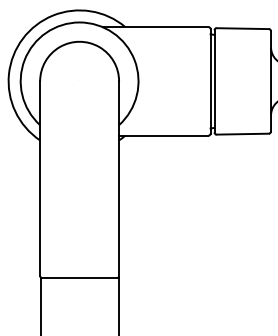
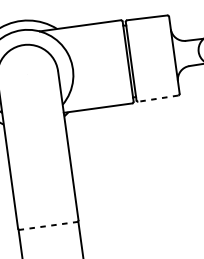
line: (242, 134) -> (158, 98), solid -> dashed
line: (79, 278) -> (48, 226), solid -> dashed

